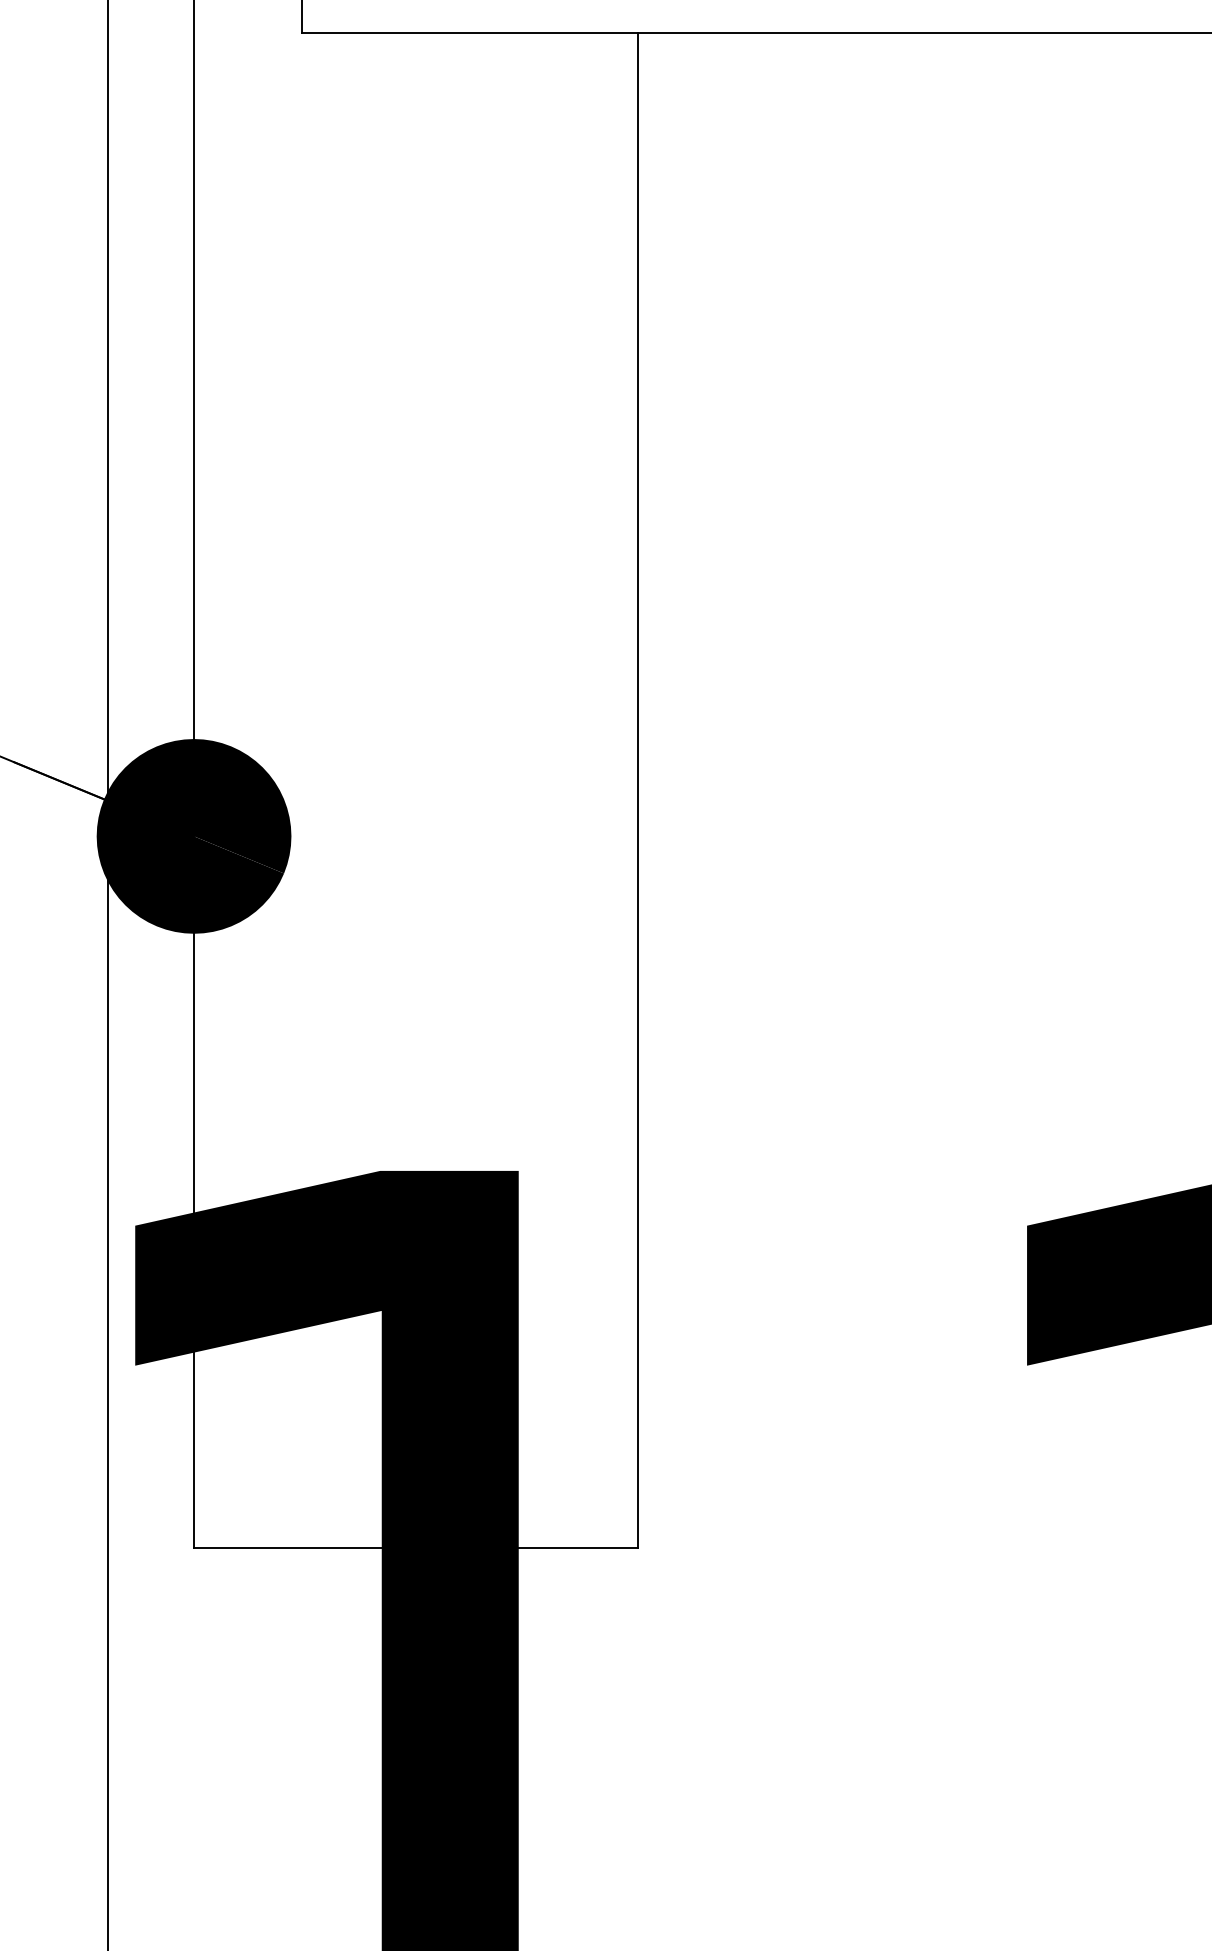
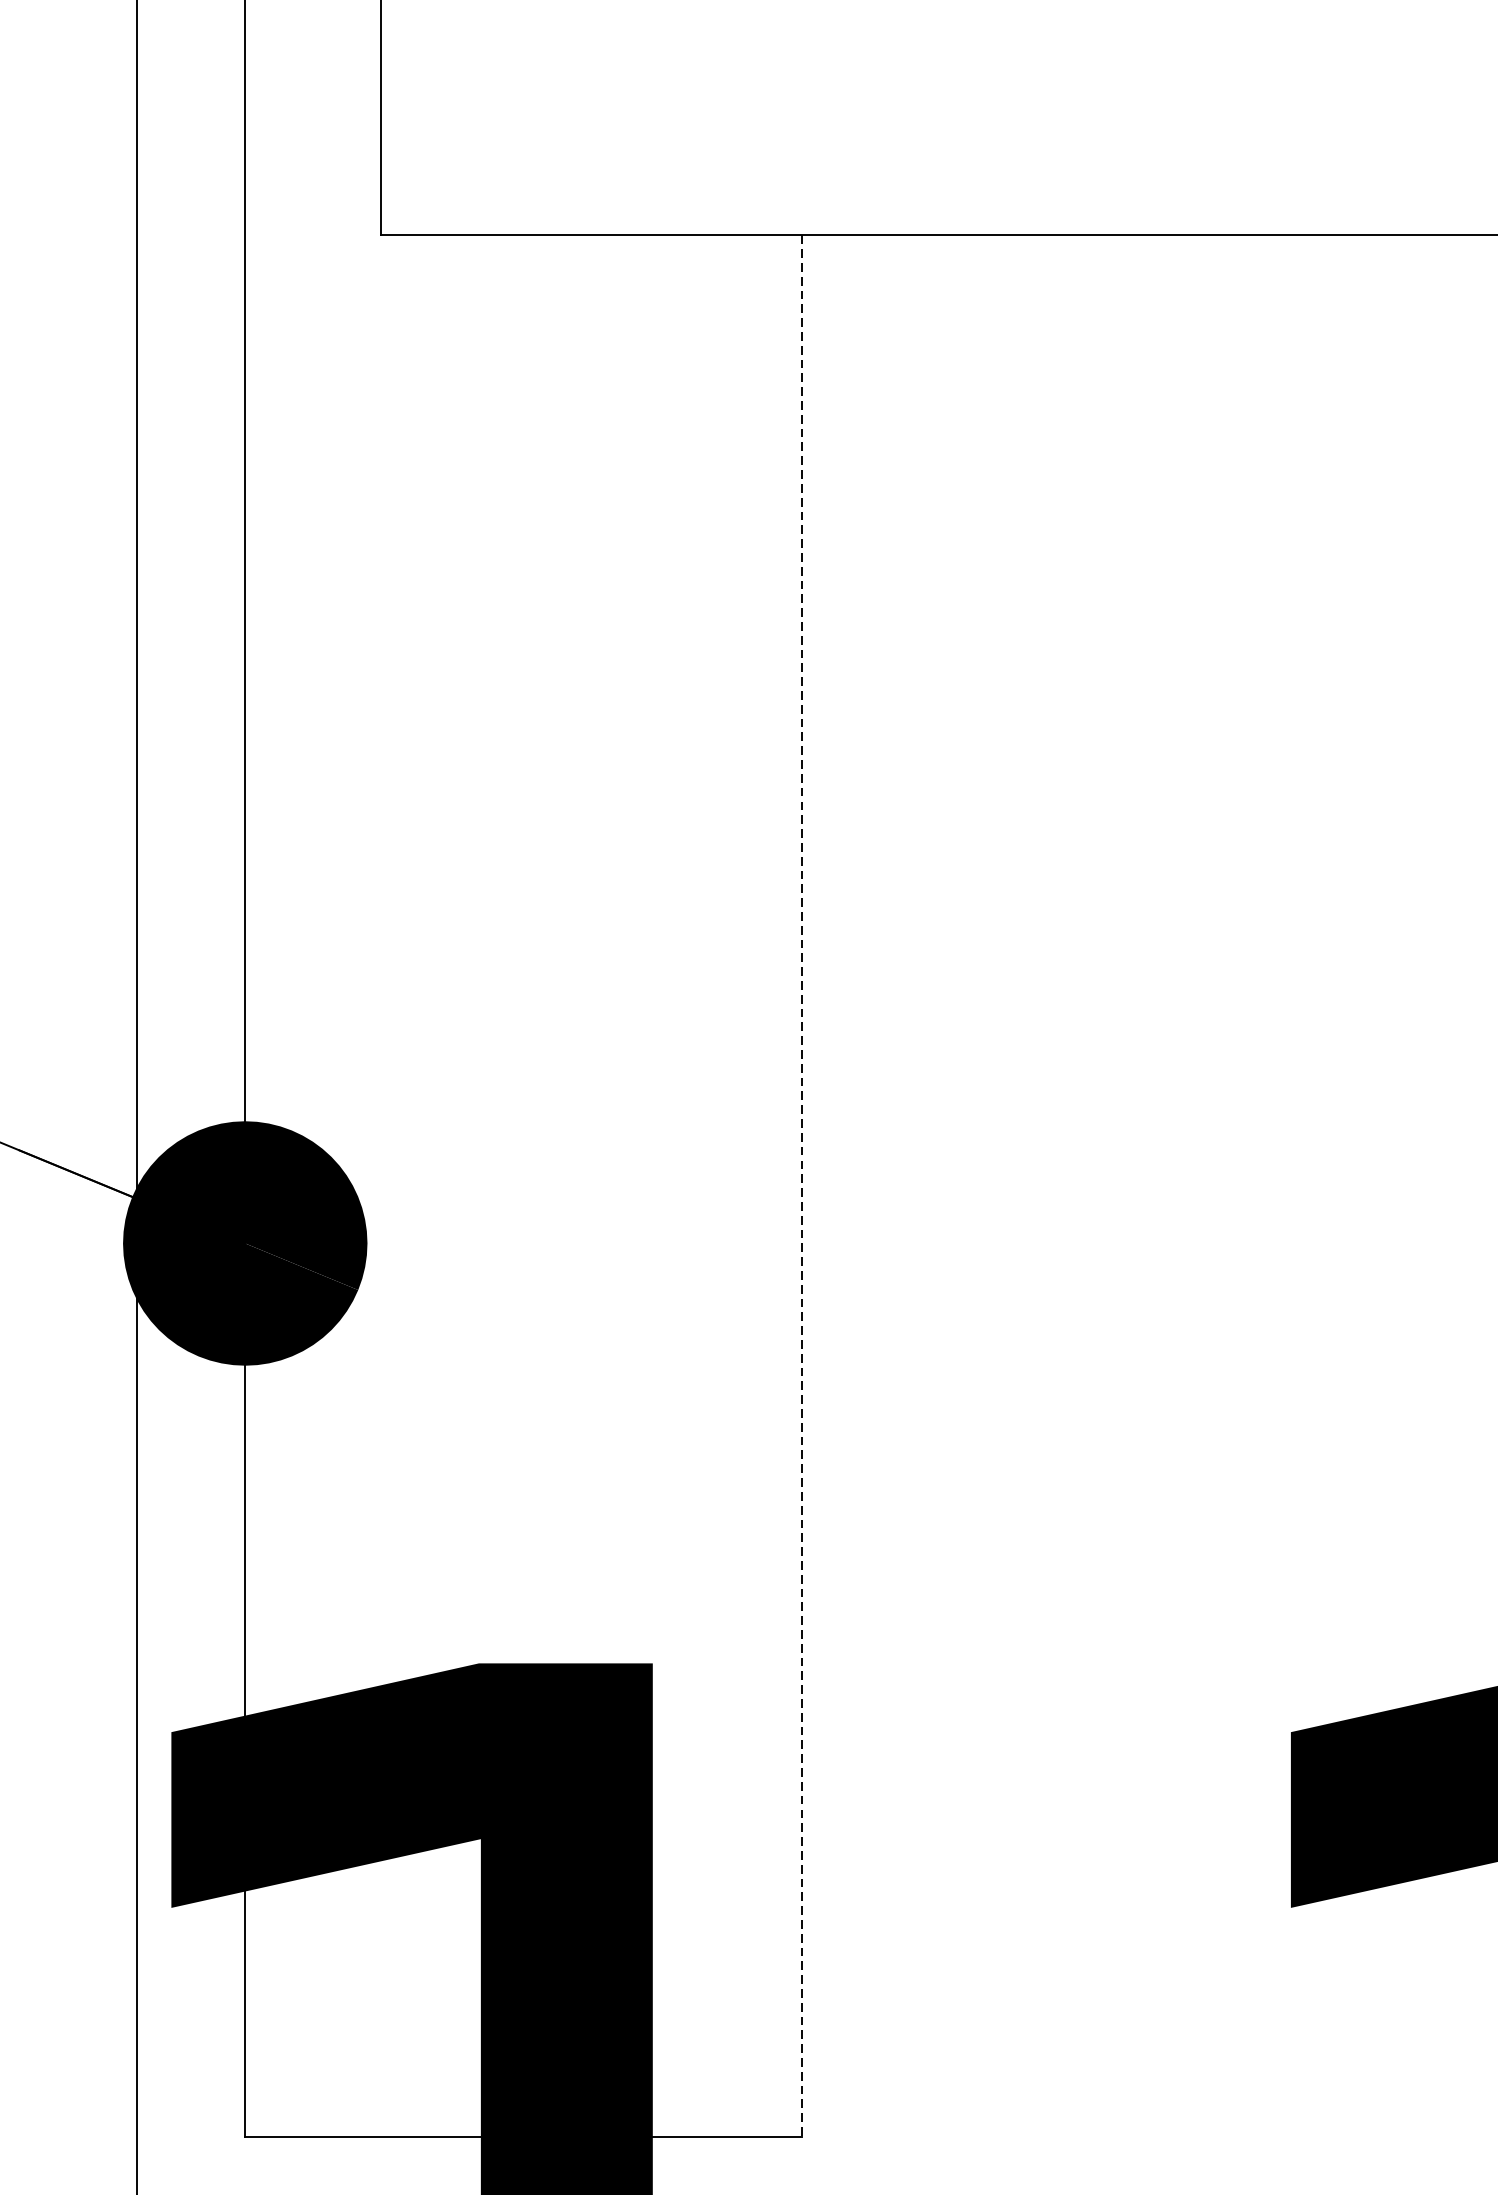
line: (637, 791) -> (801, 1187), solid -> dashed

